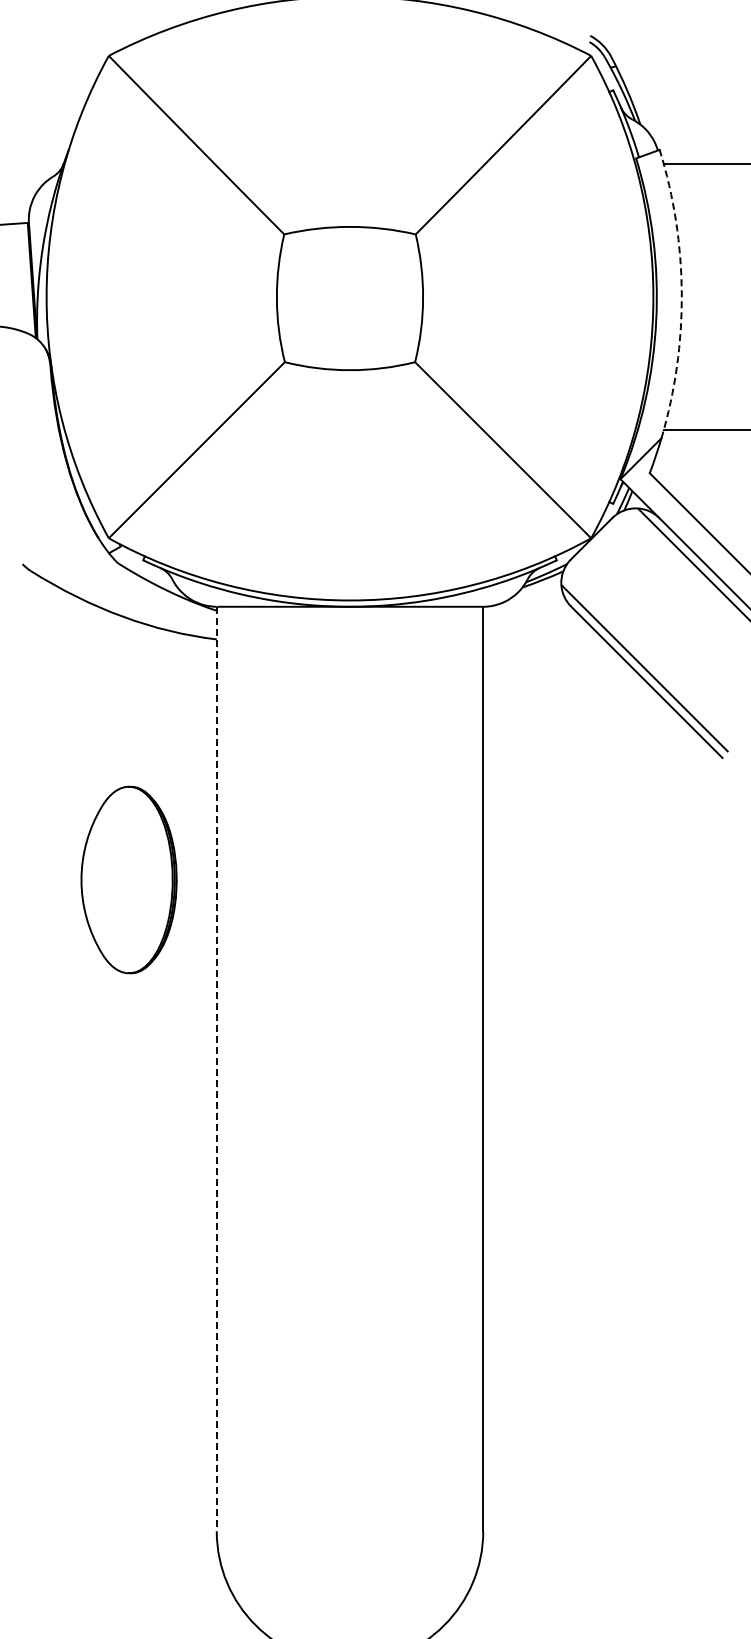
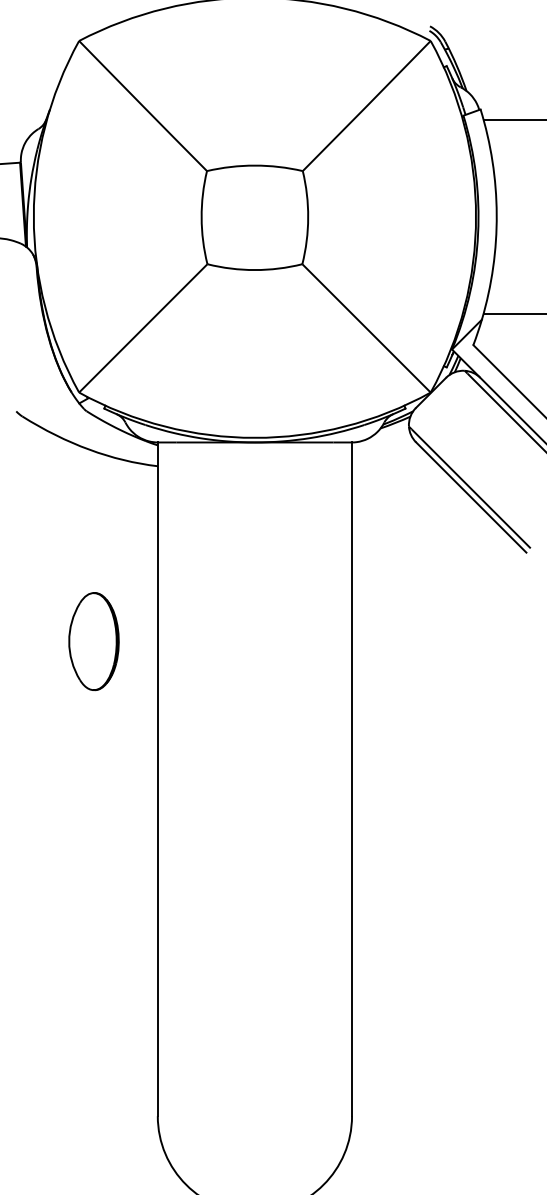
arc: (681, 293) -> (496, 214), dashed -> solid
part: (129, 879) -> (94, 641), size x0.71
line: (216, 1069) -> (157, 779), dashed -> solid

